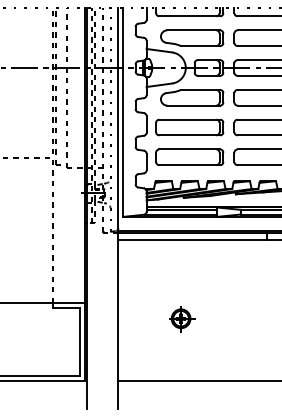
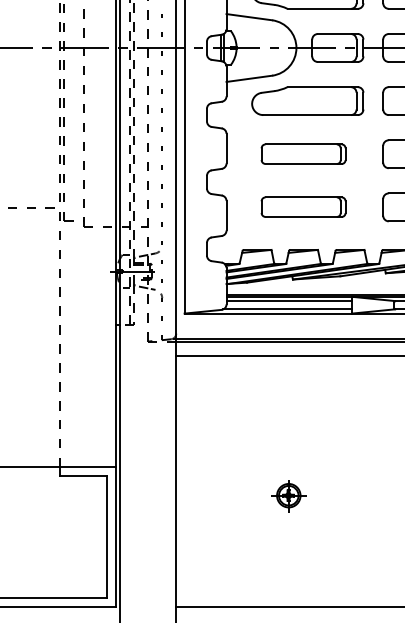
part: (189, 127) -> (303, 154), size x0.7
part: (189, 156) -> (303, 205), size x0.7
part: (182, 319) -> (290, 496), size x0.7

